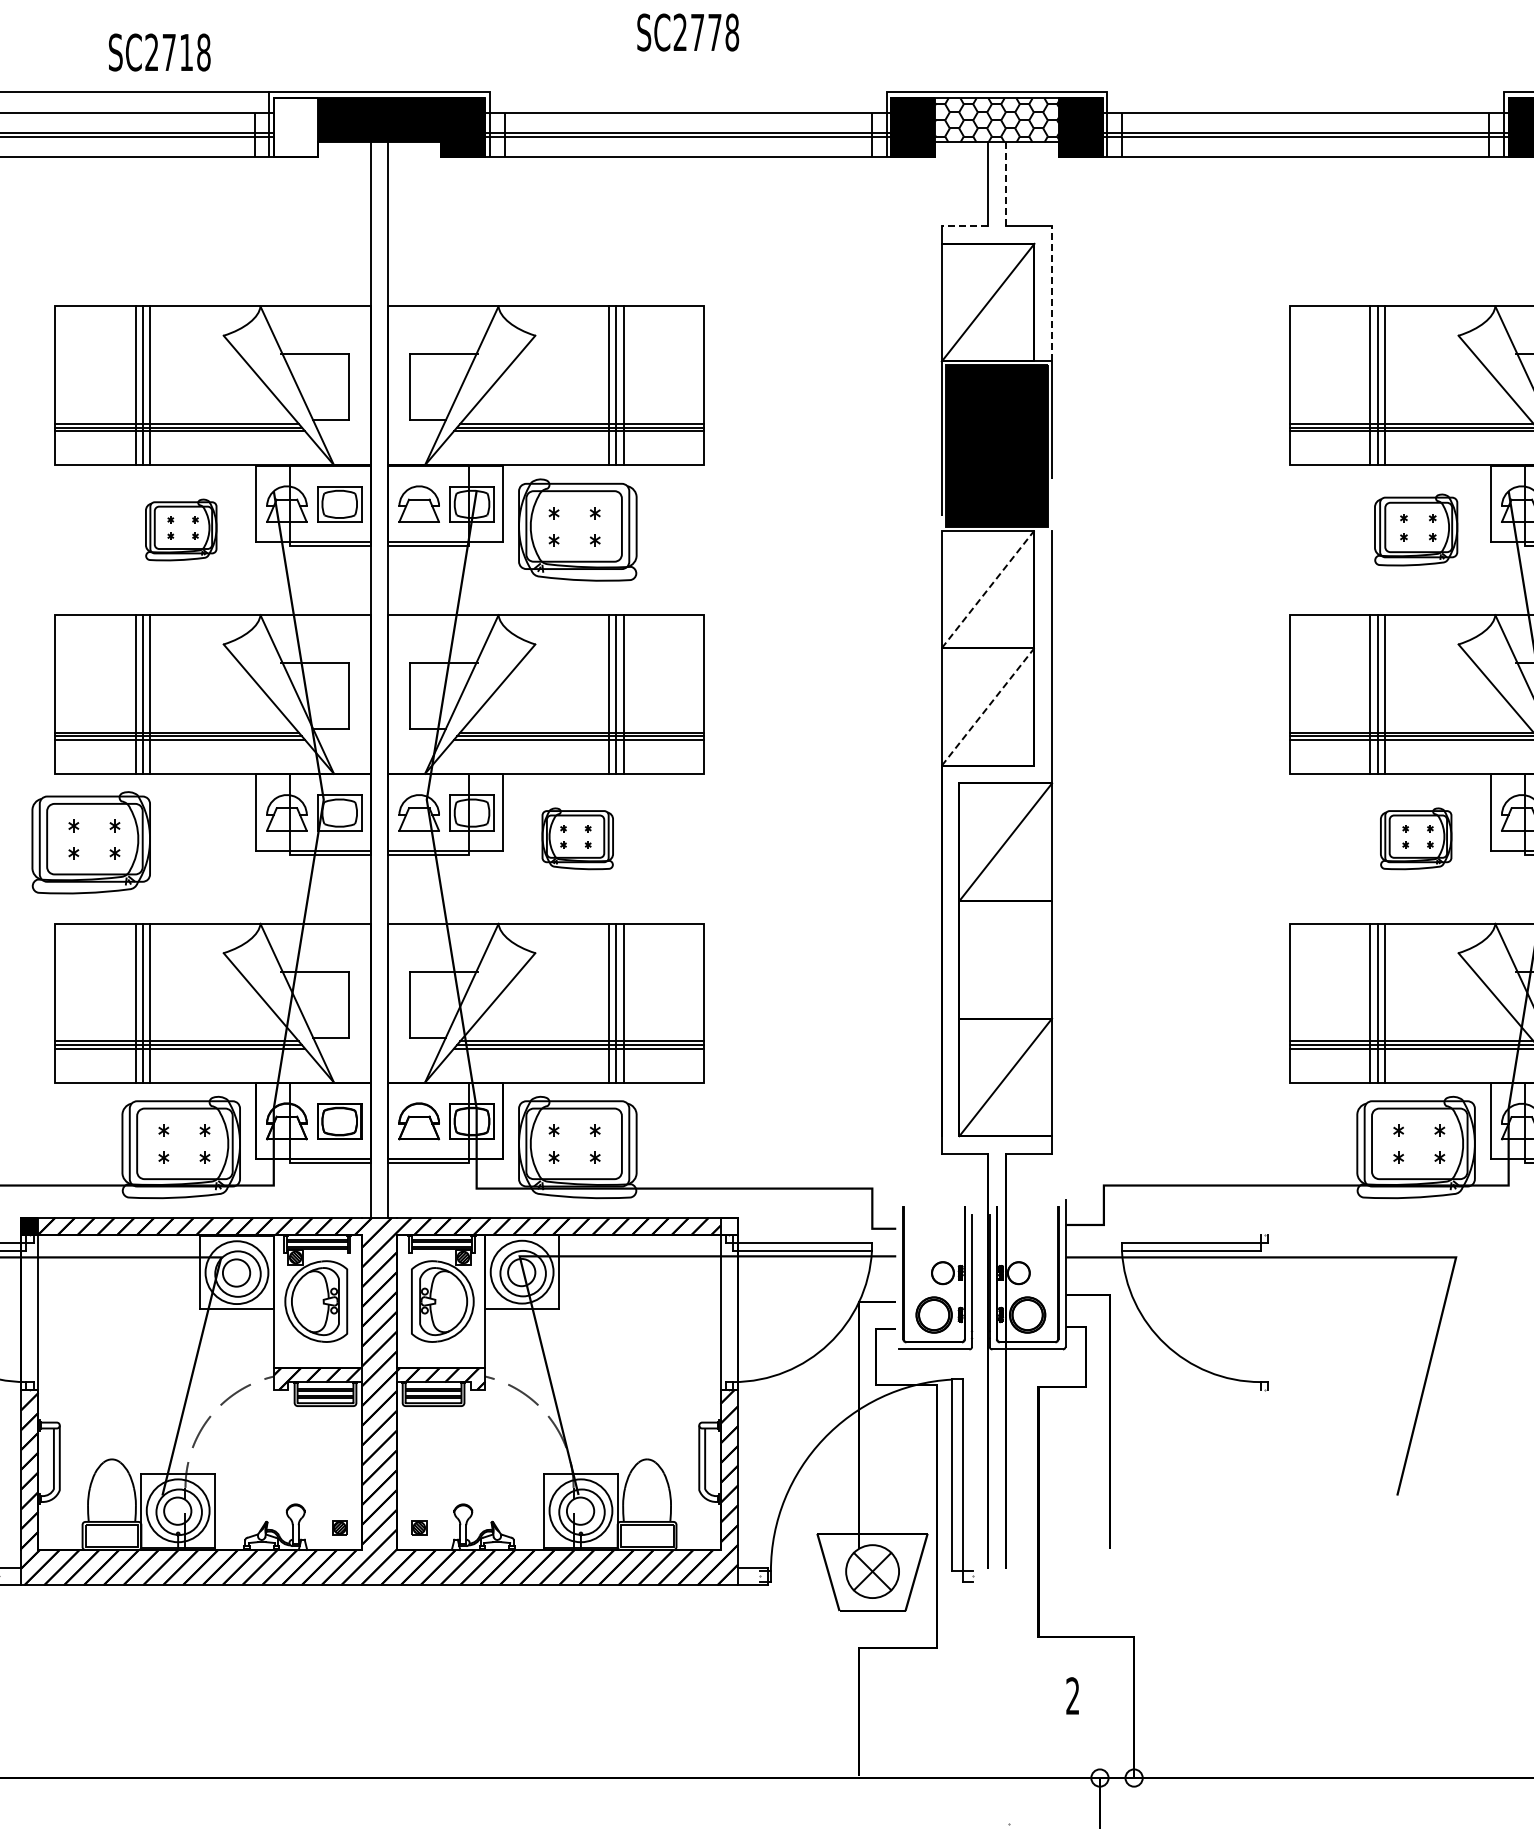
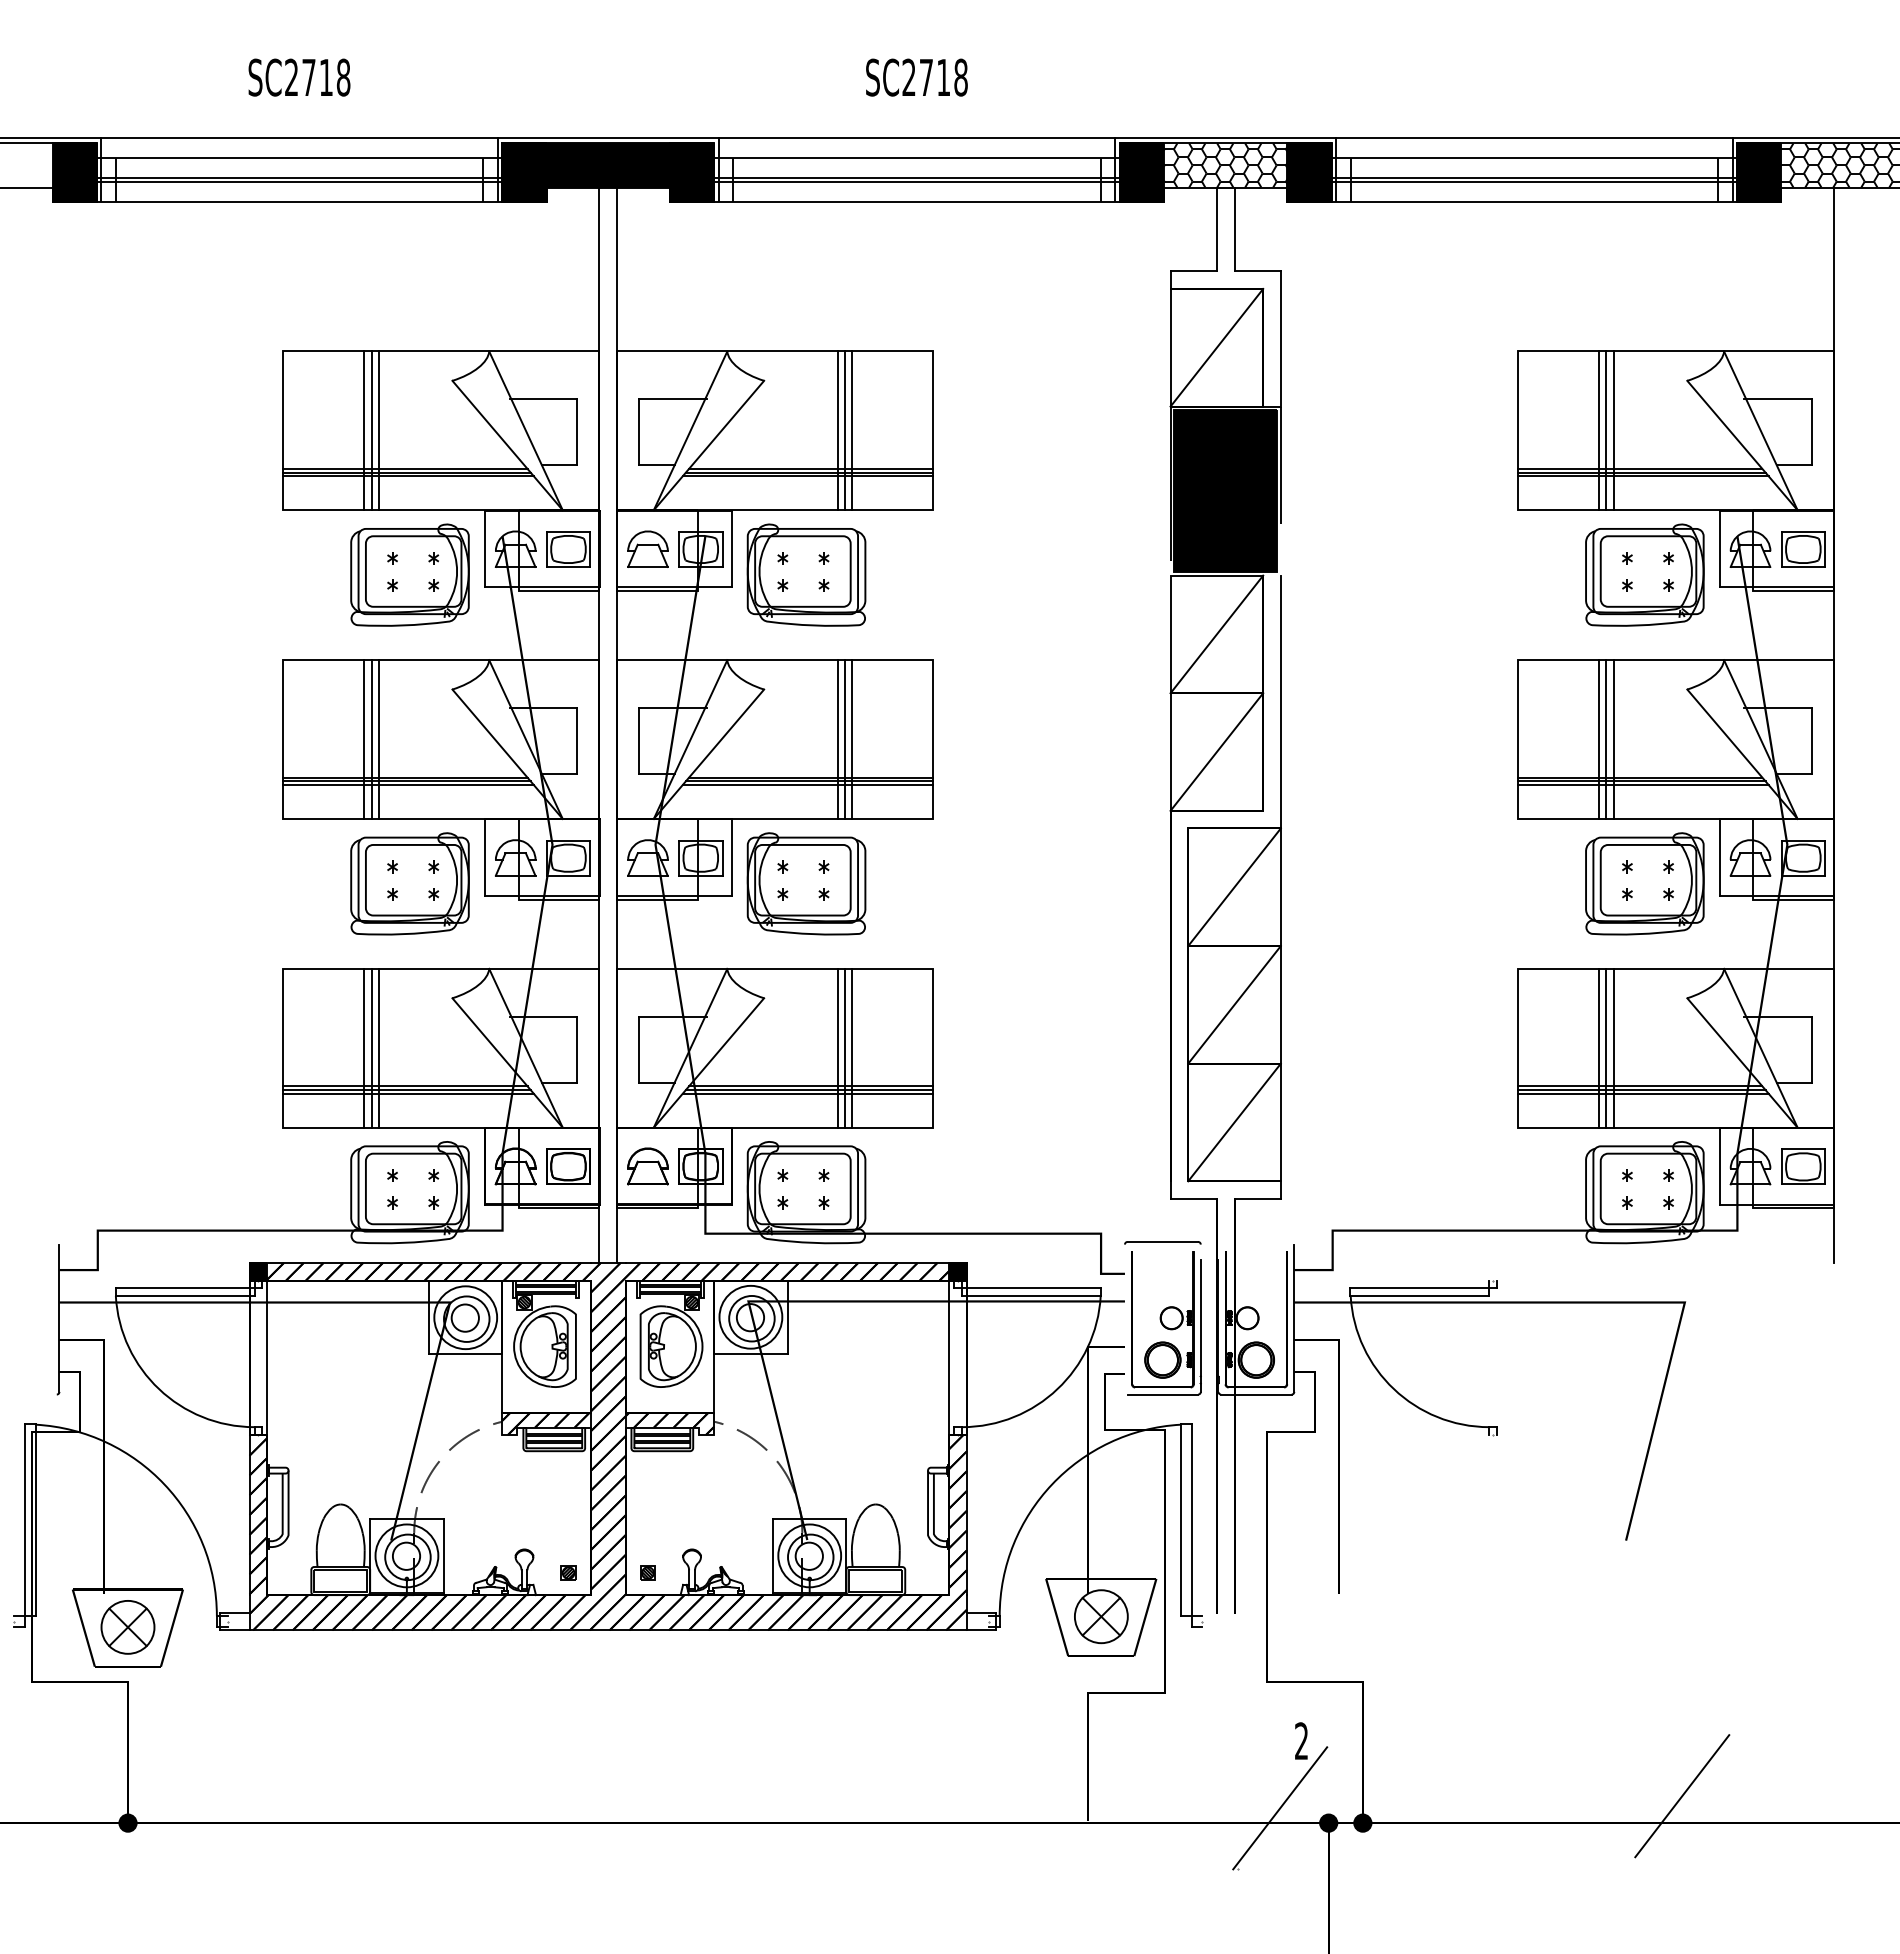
text: (714, 32) -> (943, 77), SC2778 -> SC2718
text: (159, 52) -> (299, 77), moved
line: (687, 92) -> (916, 137), added
line: (1304, 92) -> (1533, 137), added
fill: (295, 127) -> (524, 172), added
line: (1005, 184) -> (1234, 229), dashed -> solid
line: (964, 226) -> (1193, 271), dashed -> solid
line: (1051, 293) -> (1280, 338), dashed -> solid
part: (180, 529) -> (409, 574), size x1.67
part: (1415, 529) -> (1644, 574), size x1.43
line: (987, 589) -> (1216, 634), dashed -> solid
line: (987, 707) -> (1216, 752), dashed -> solid
part: (577, 838) -> (806, 883), size x1.67
part: (1415, 838) -> (1644, 883), size x1.67
part: (90, 842) -> (409, 883), moved
line: (1005, 959) -> (1234, 1004), added
part: (933, 1197) -> (1162, 1242), added
fill: (728, 1226) -> (957, 1271), added
line: (1453, 1751) -> (1682, 1796), added
line: (1051, 1763) -> (1280, 1808), added
fill: (1099, 1777) -> (1328, 1822), added
fill: (1133, 1777) -> (1362, 1822), added

